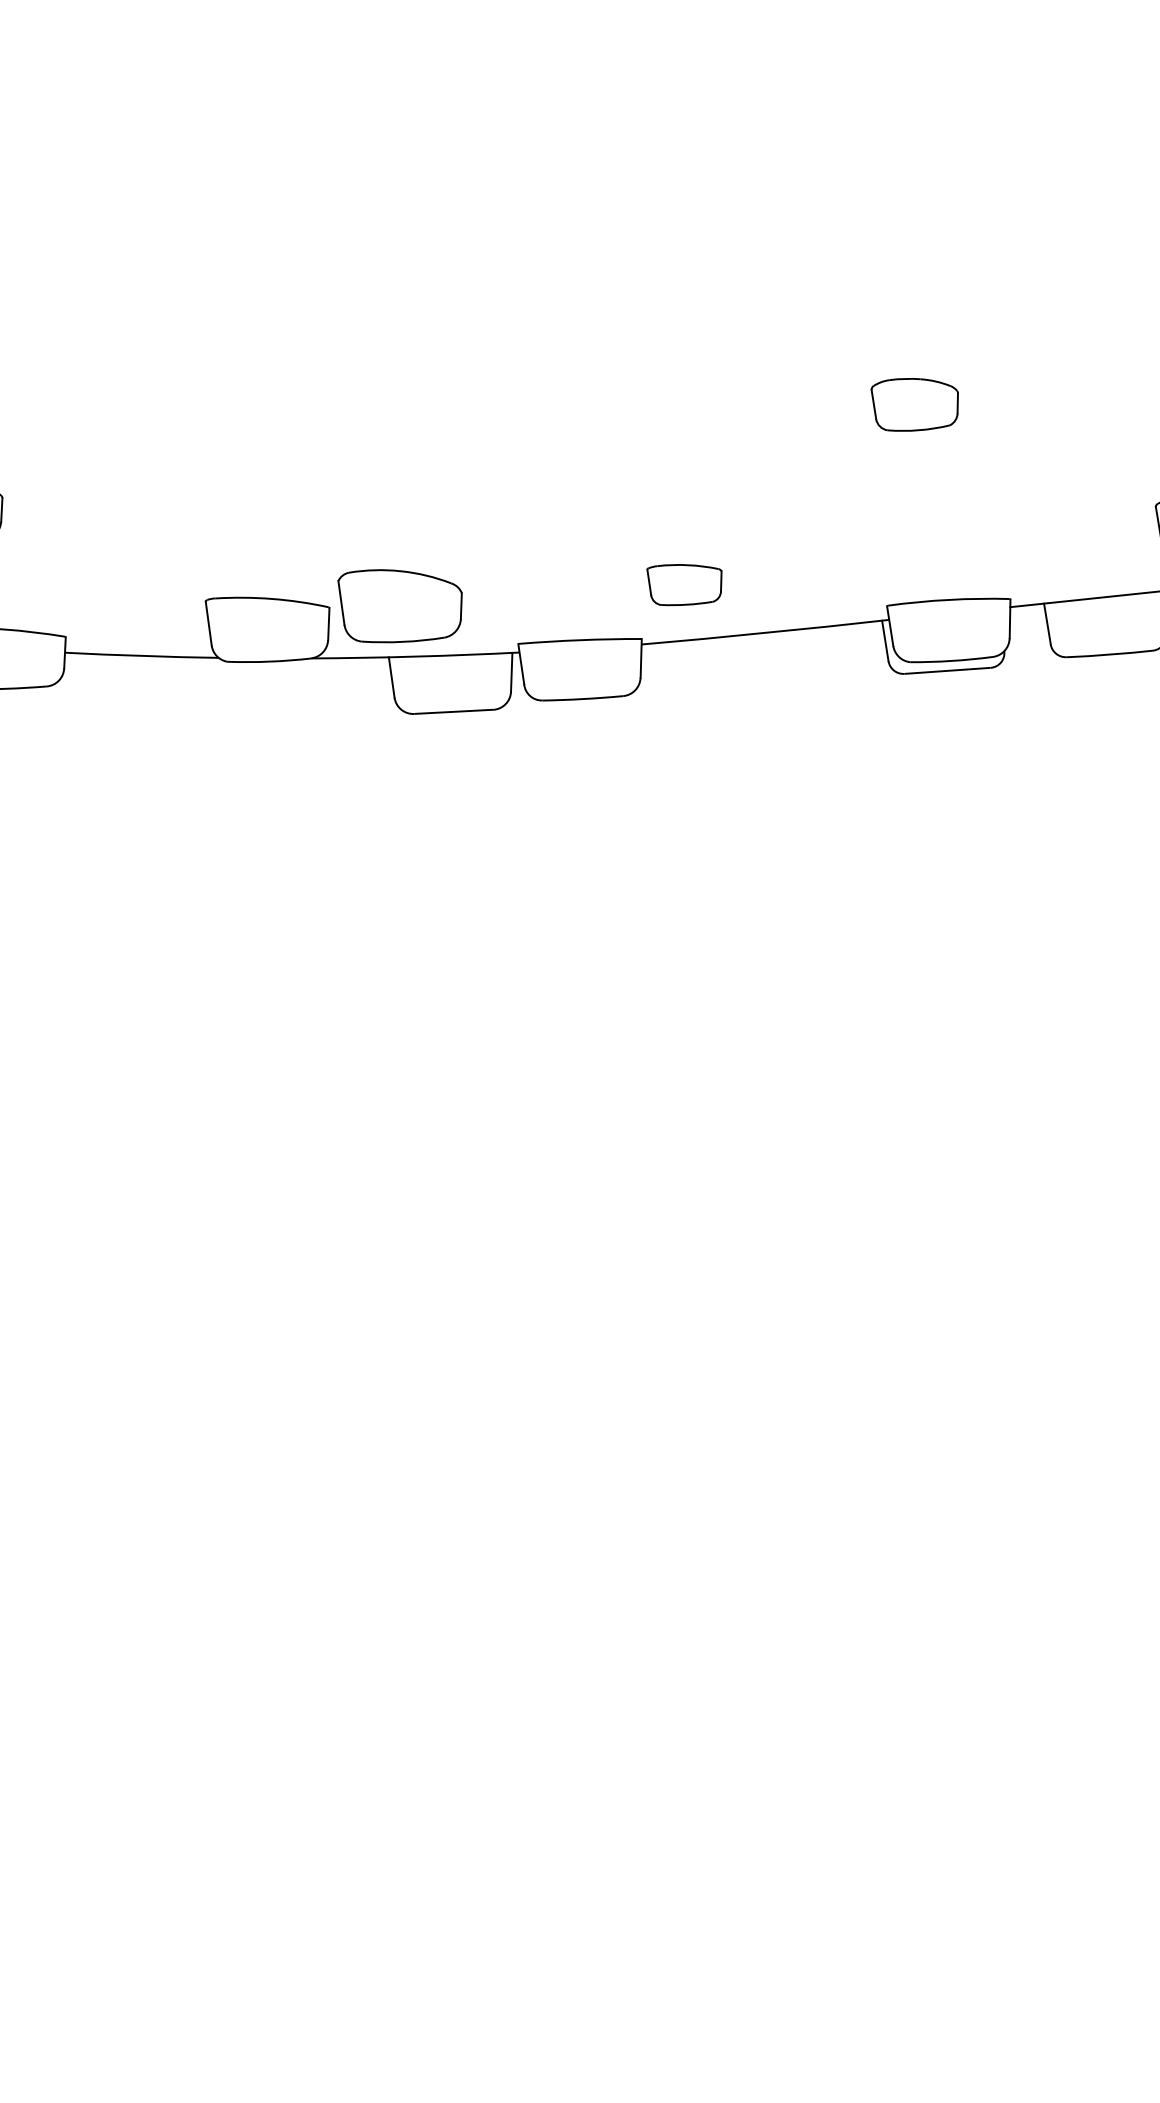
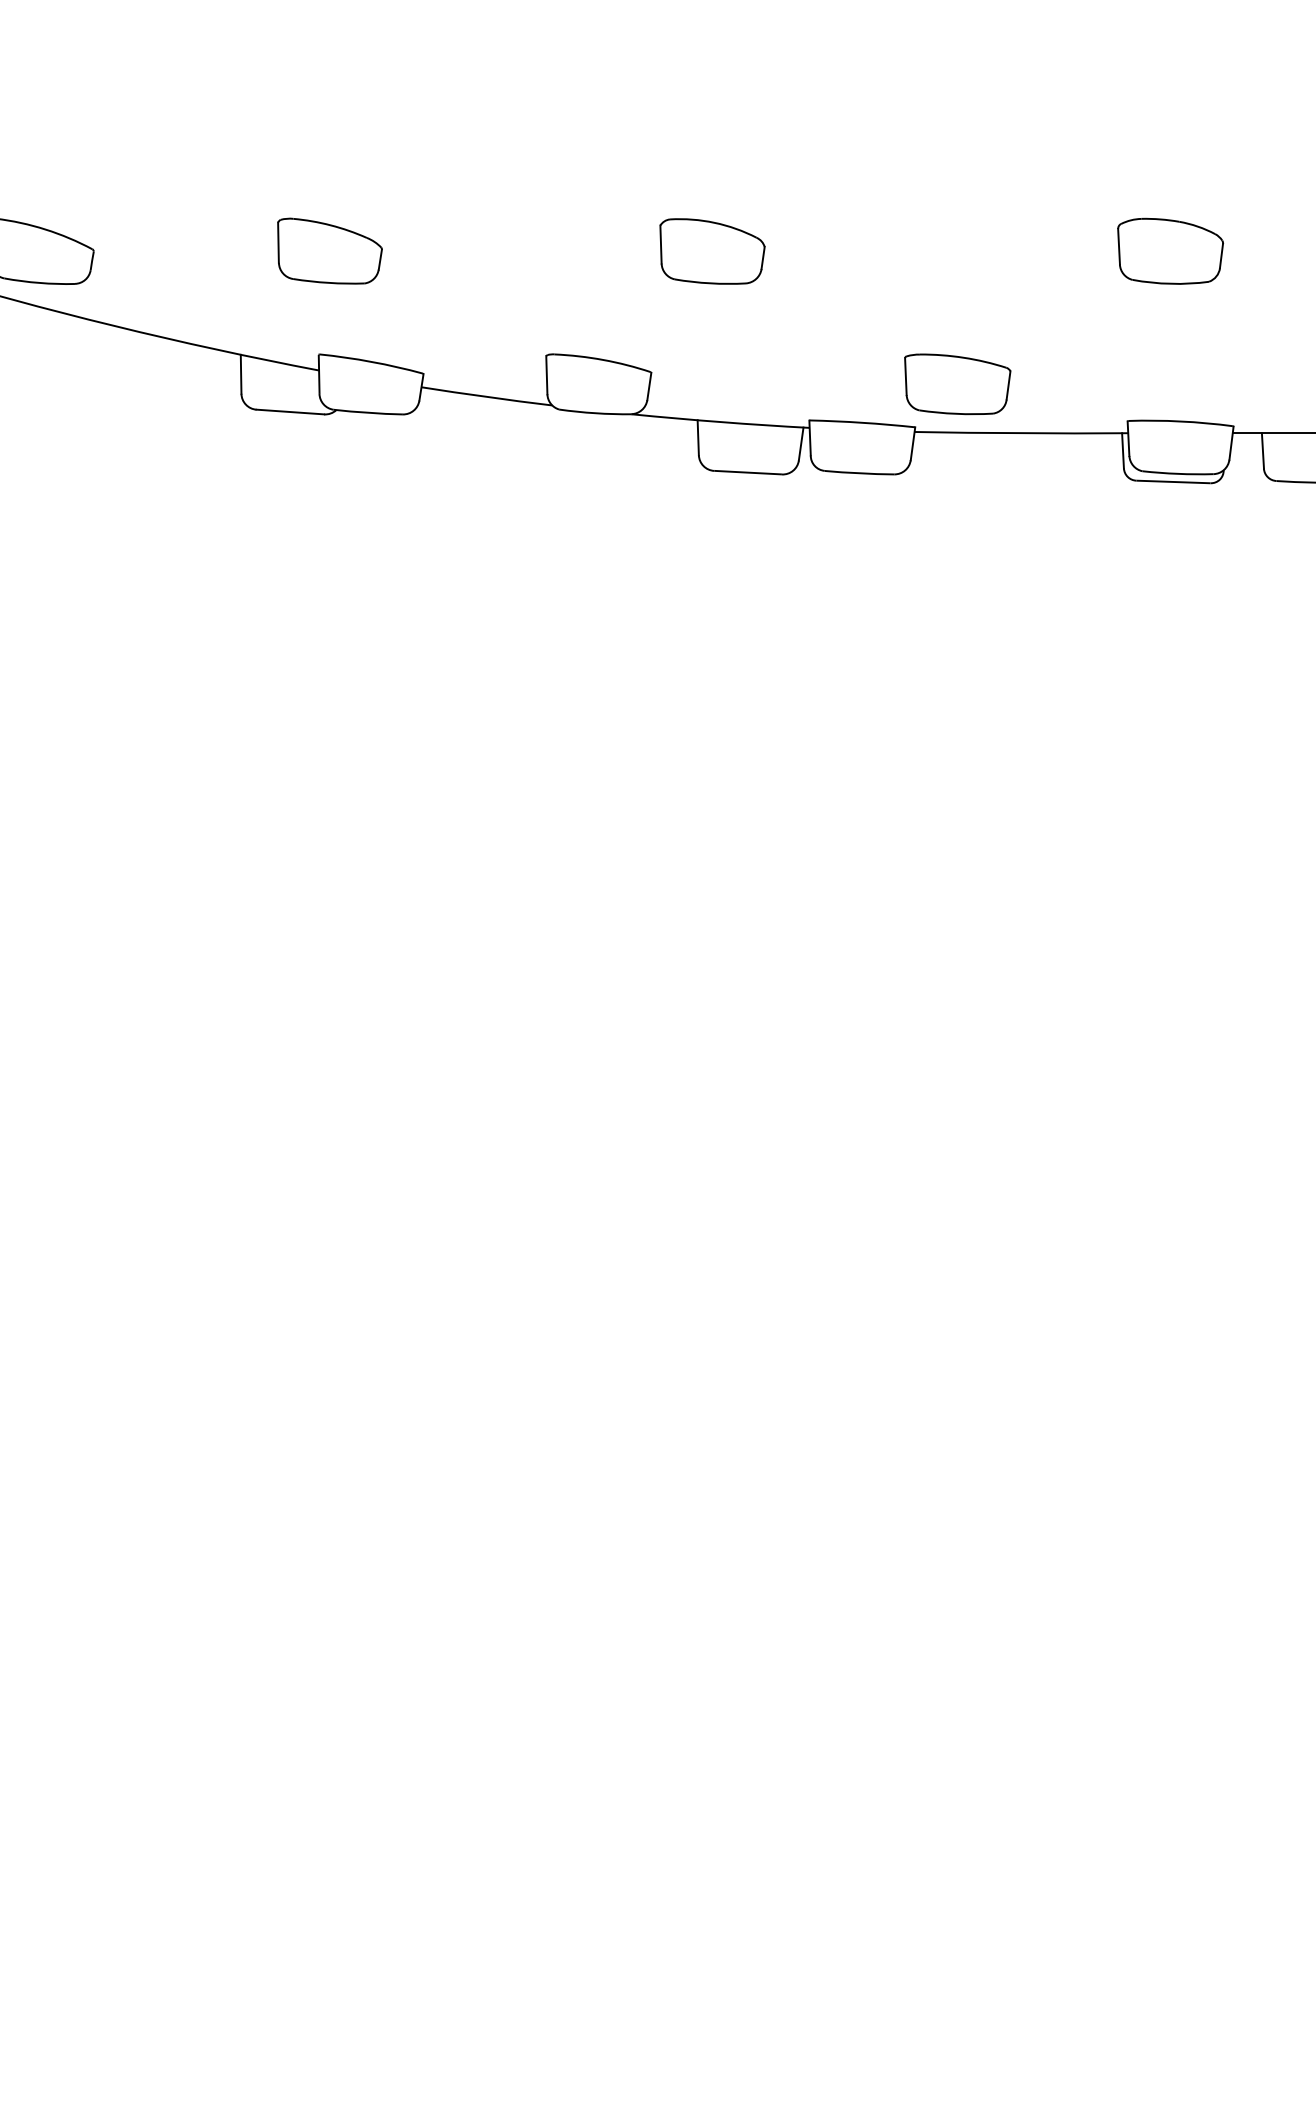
part: (915, 403) -> (1170, 250), size x1.43
part: (685, 584) -> (957, 384), size x1.67
part: (401, 604) -> (712, 251), moved

